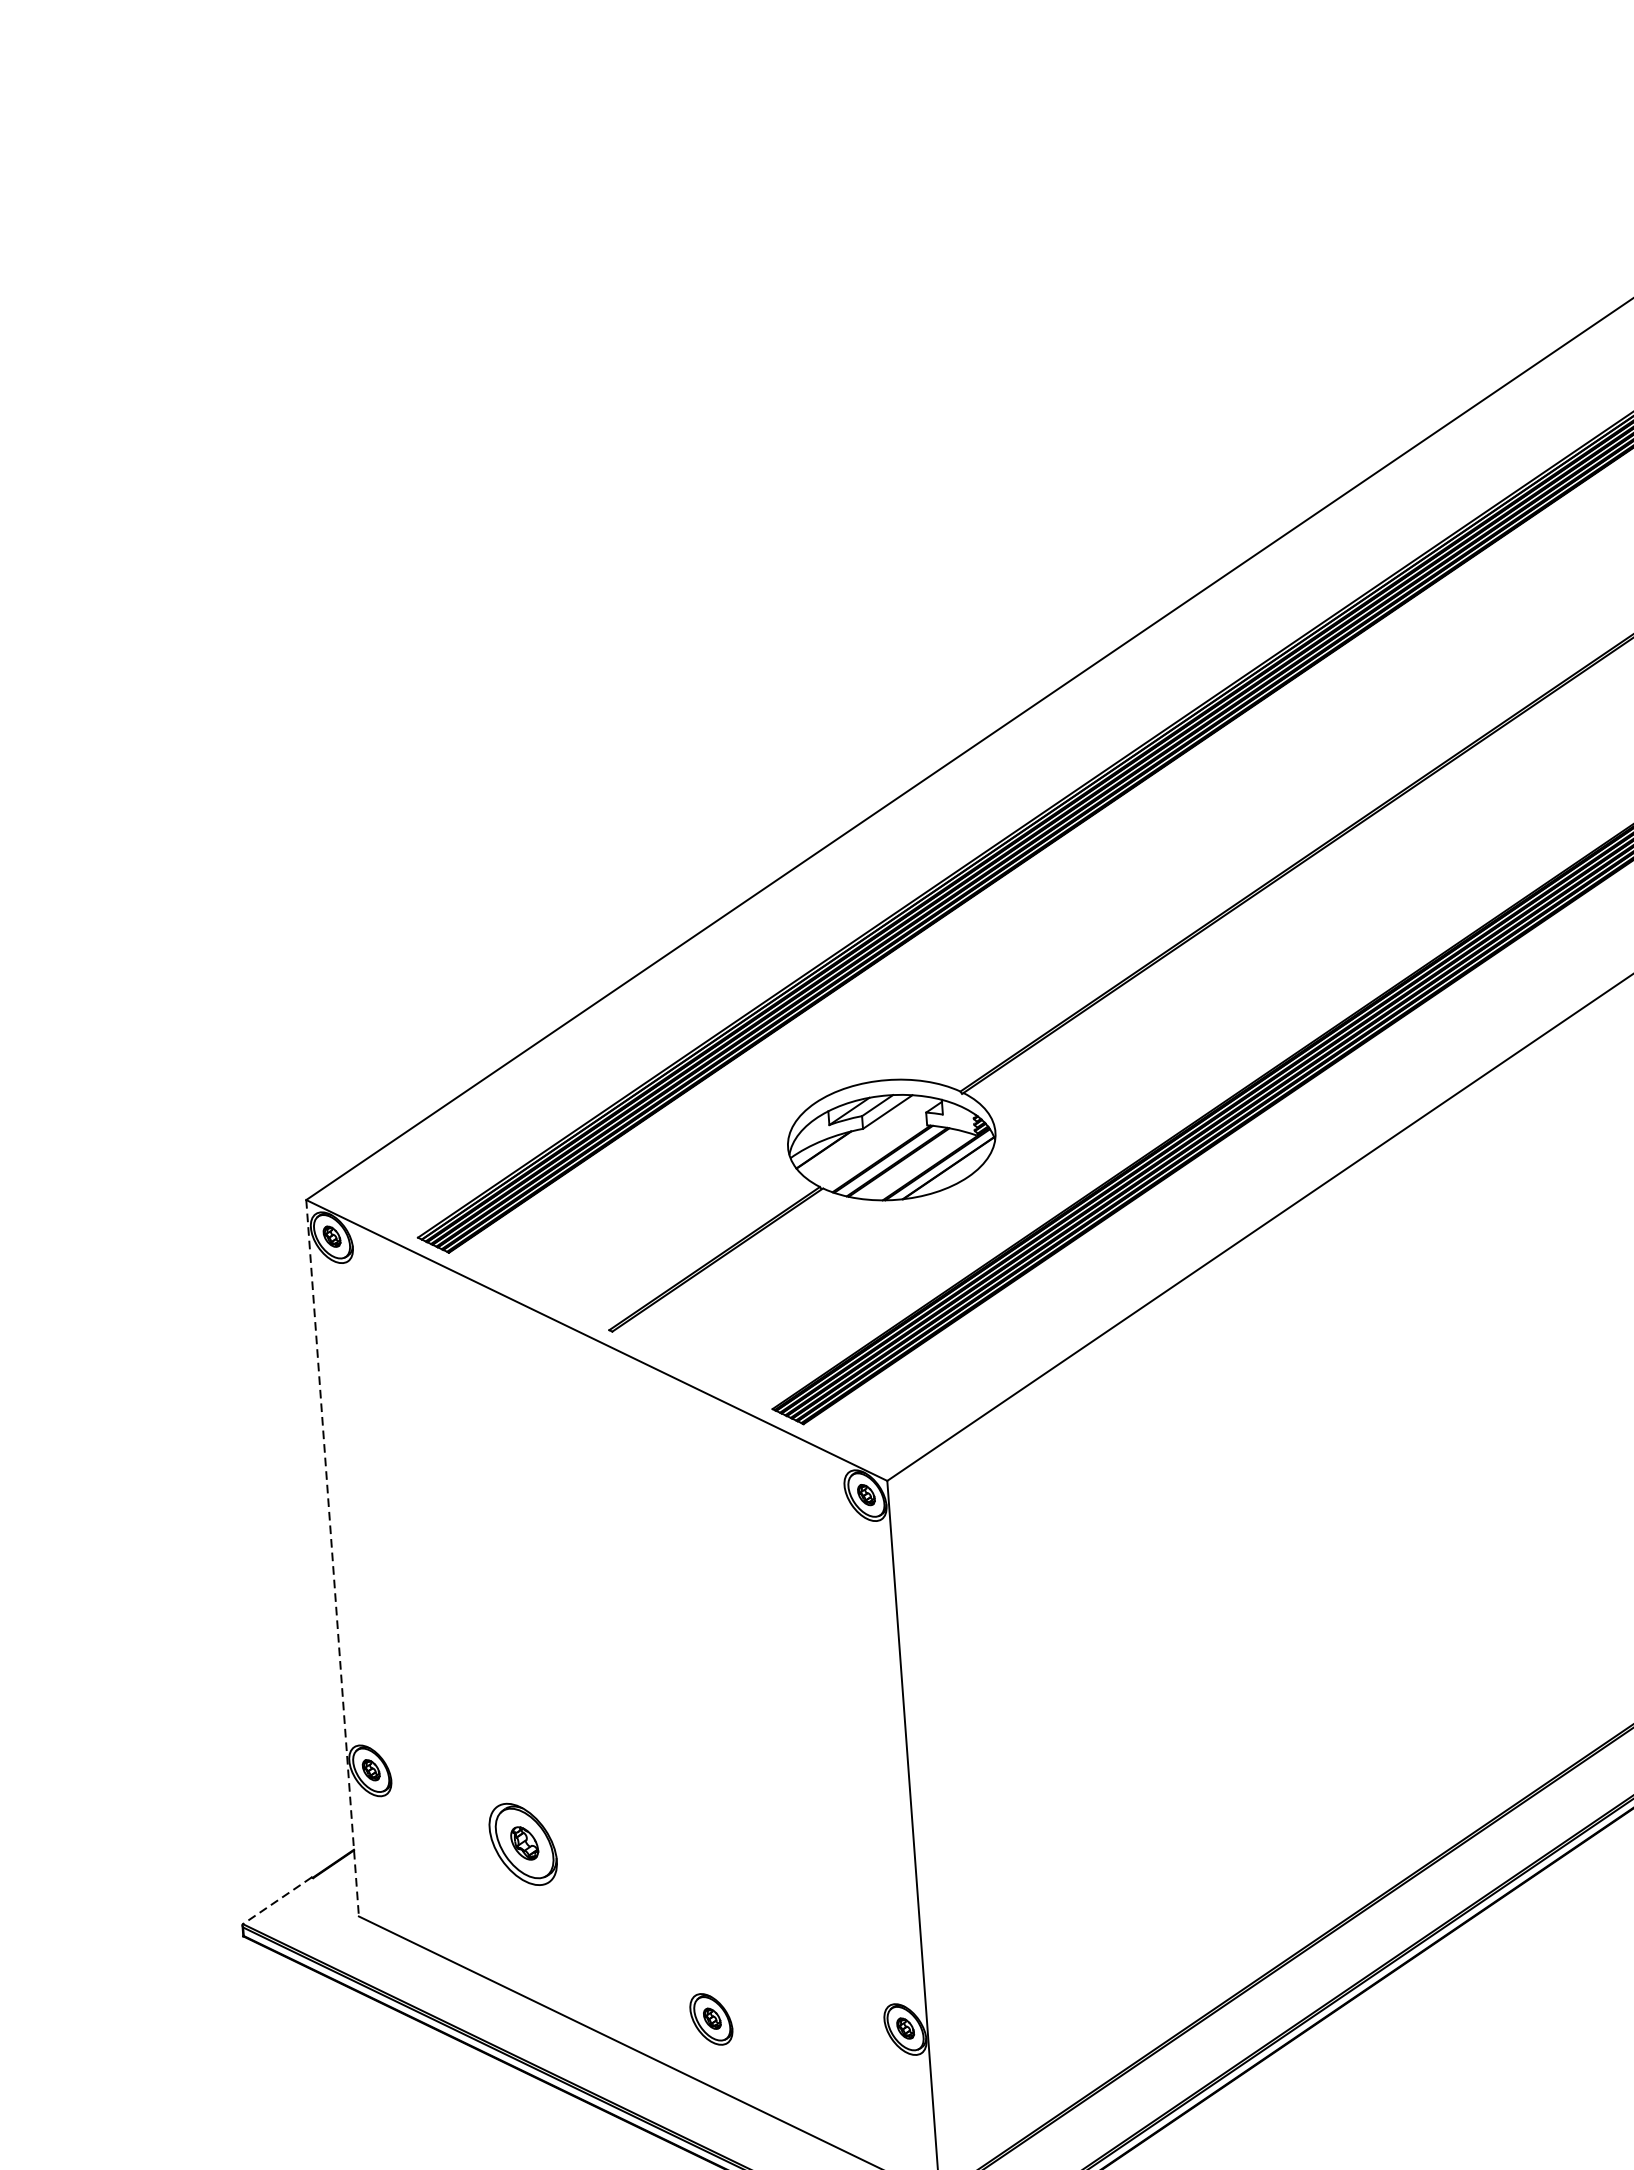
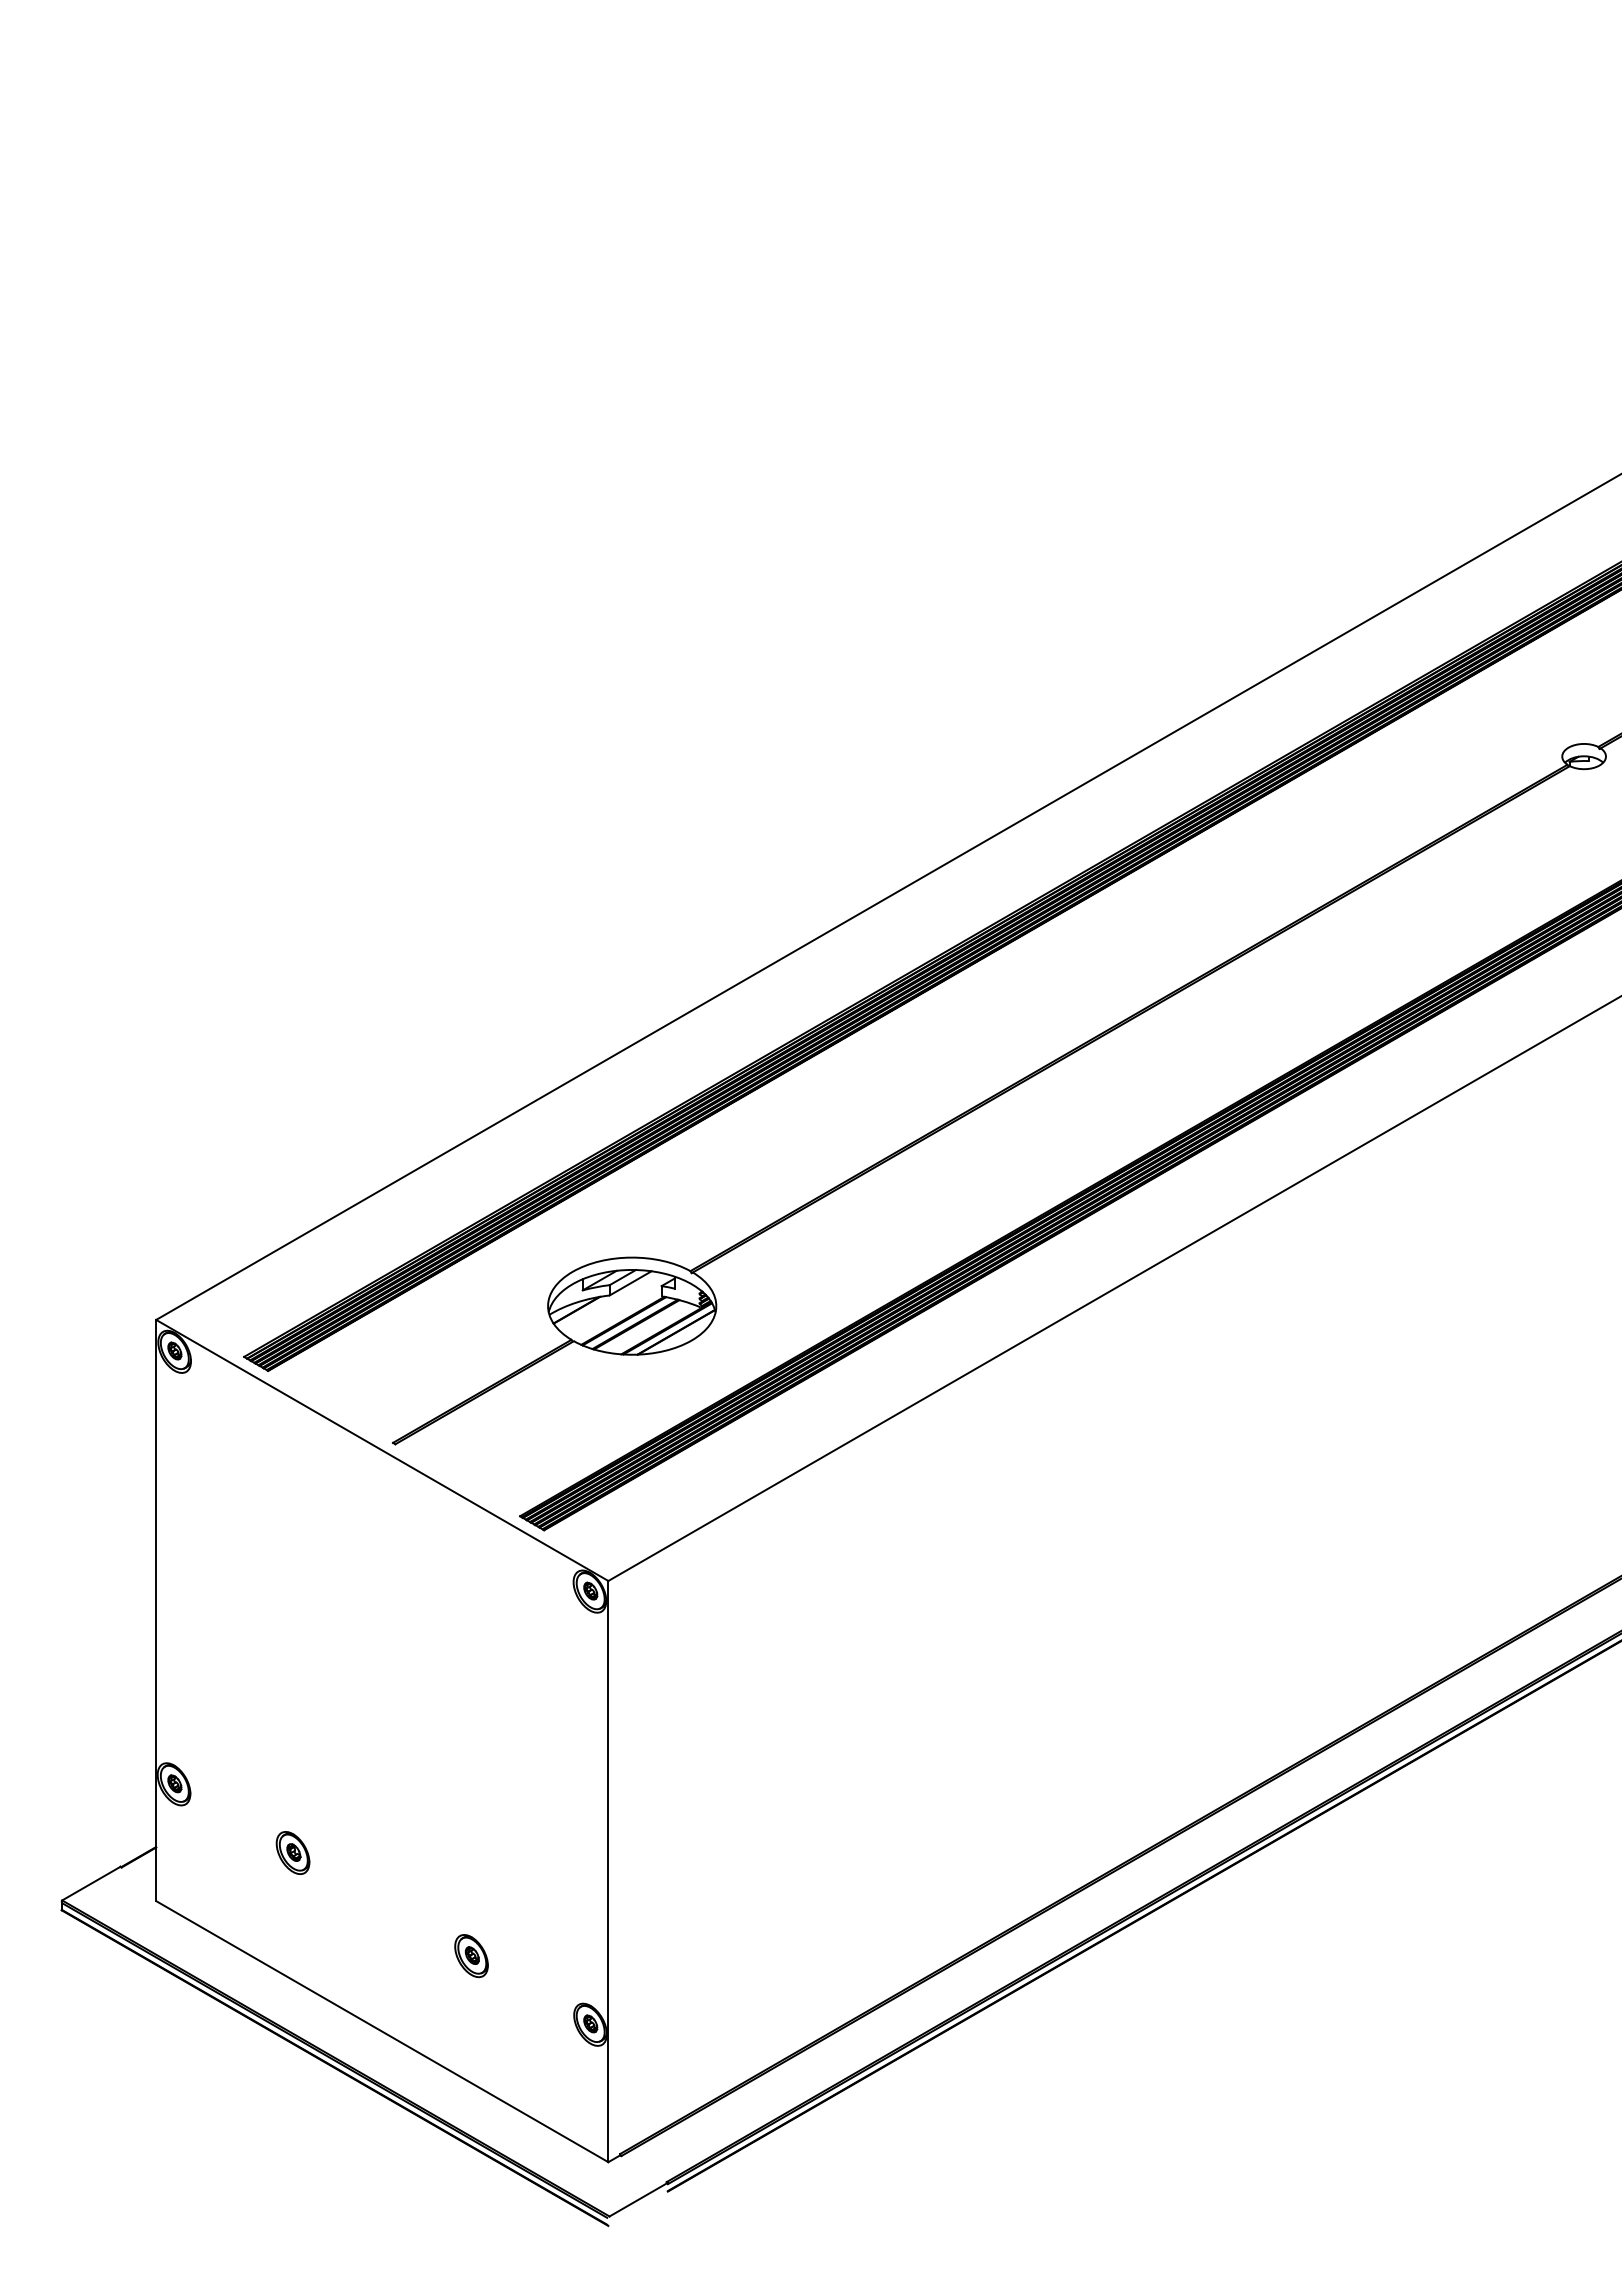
line: (332, 1558) -> (156, 1610), dashed -> solid
part: (522, 1845) -> (292, 1853), size x0.62
line: (277, 1900) -> (91, 1883), dashed -> solid
part: (711, 2019) -> (471, 1956), moved

